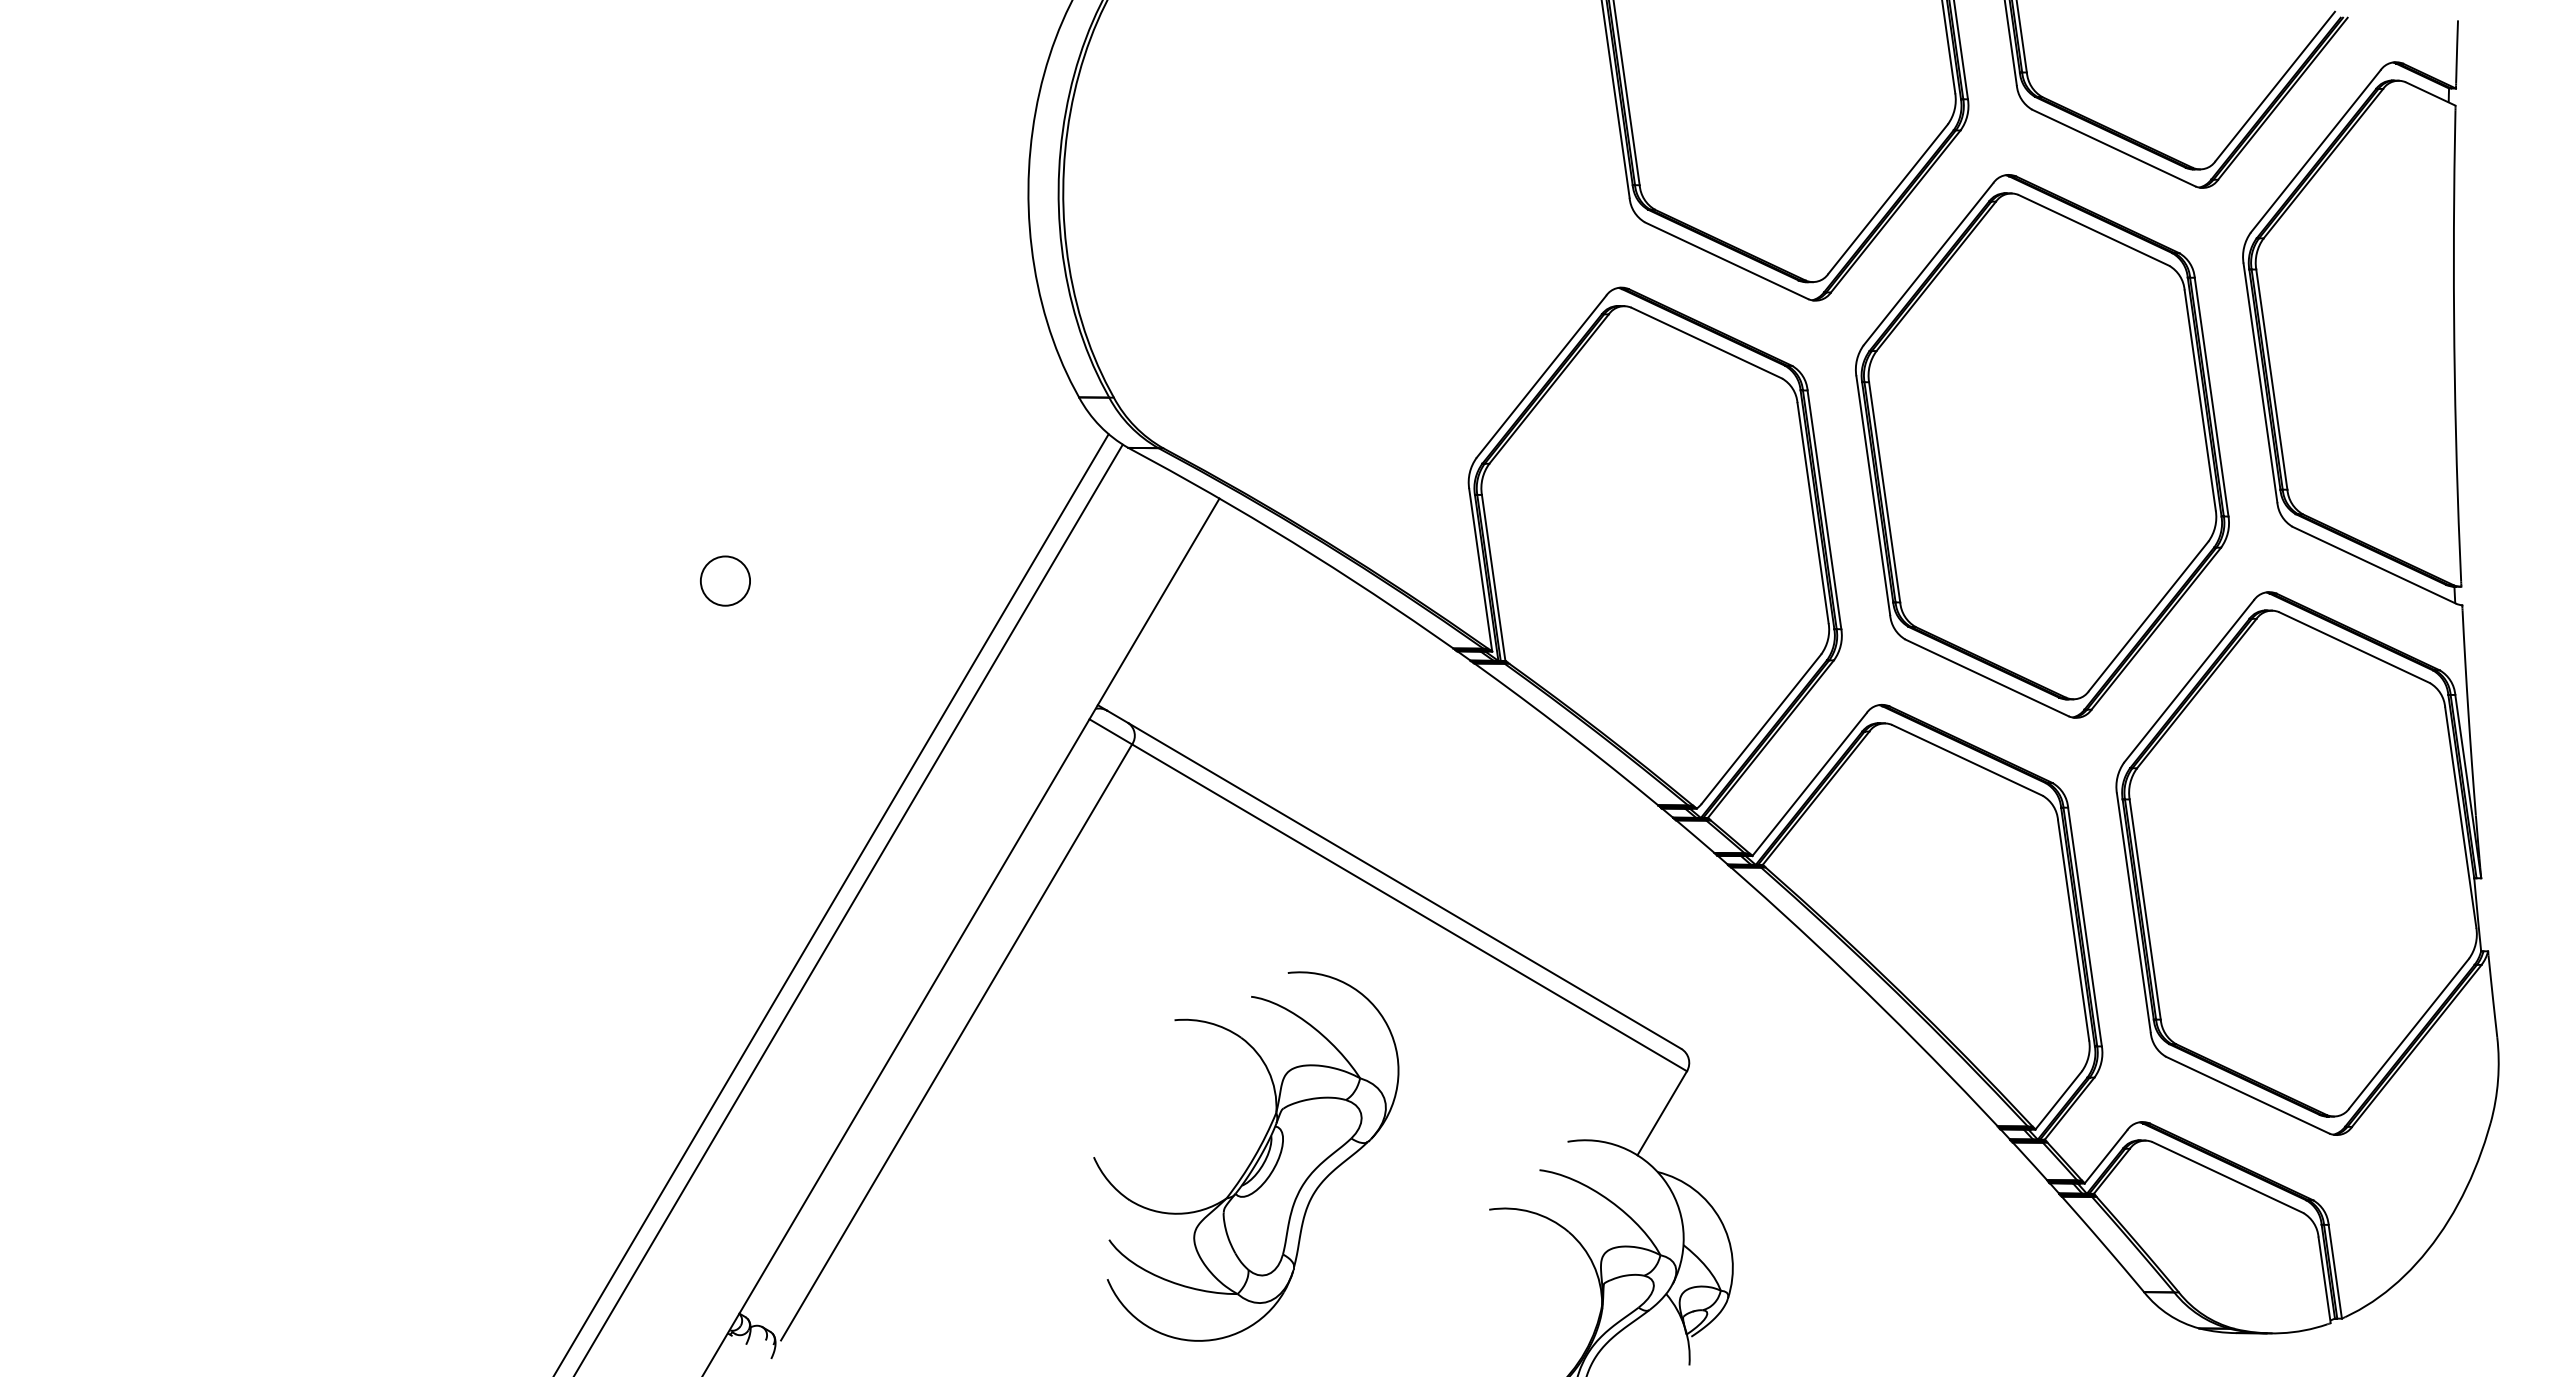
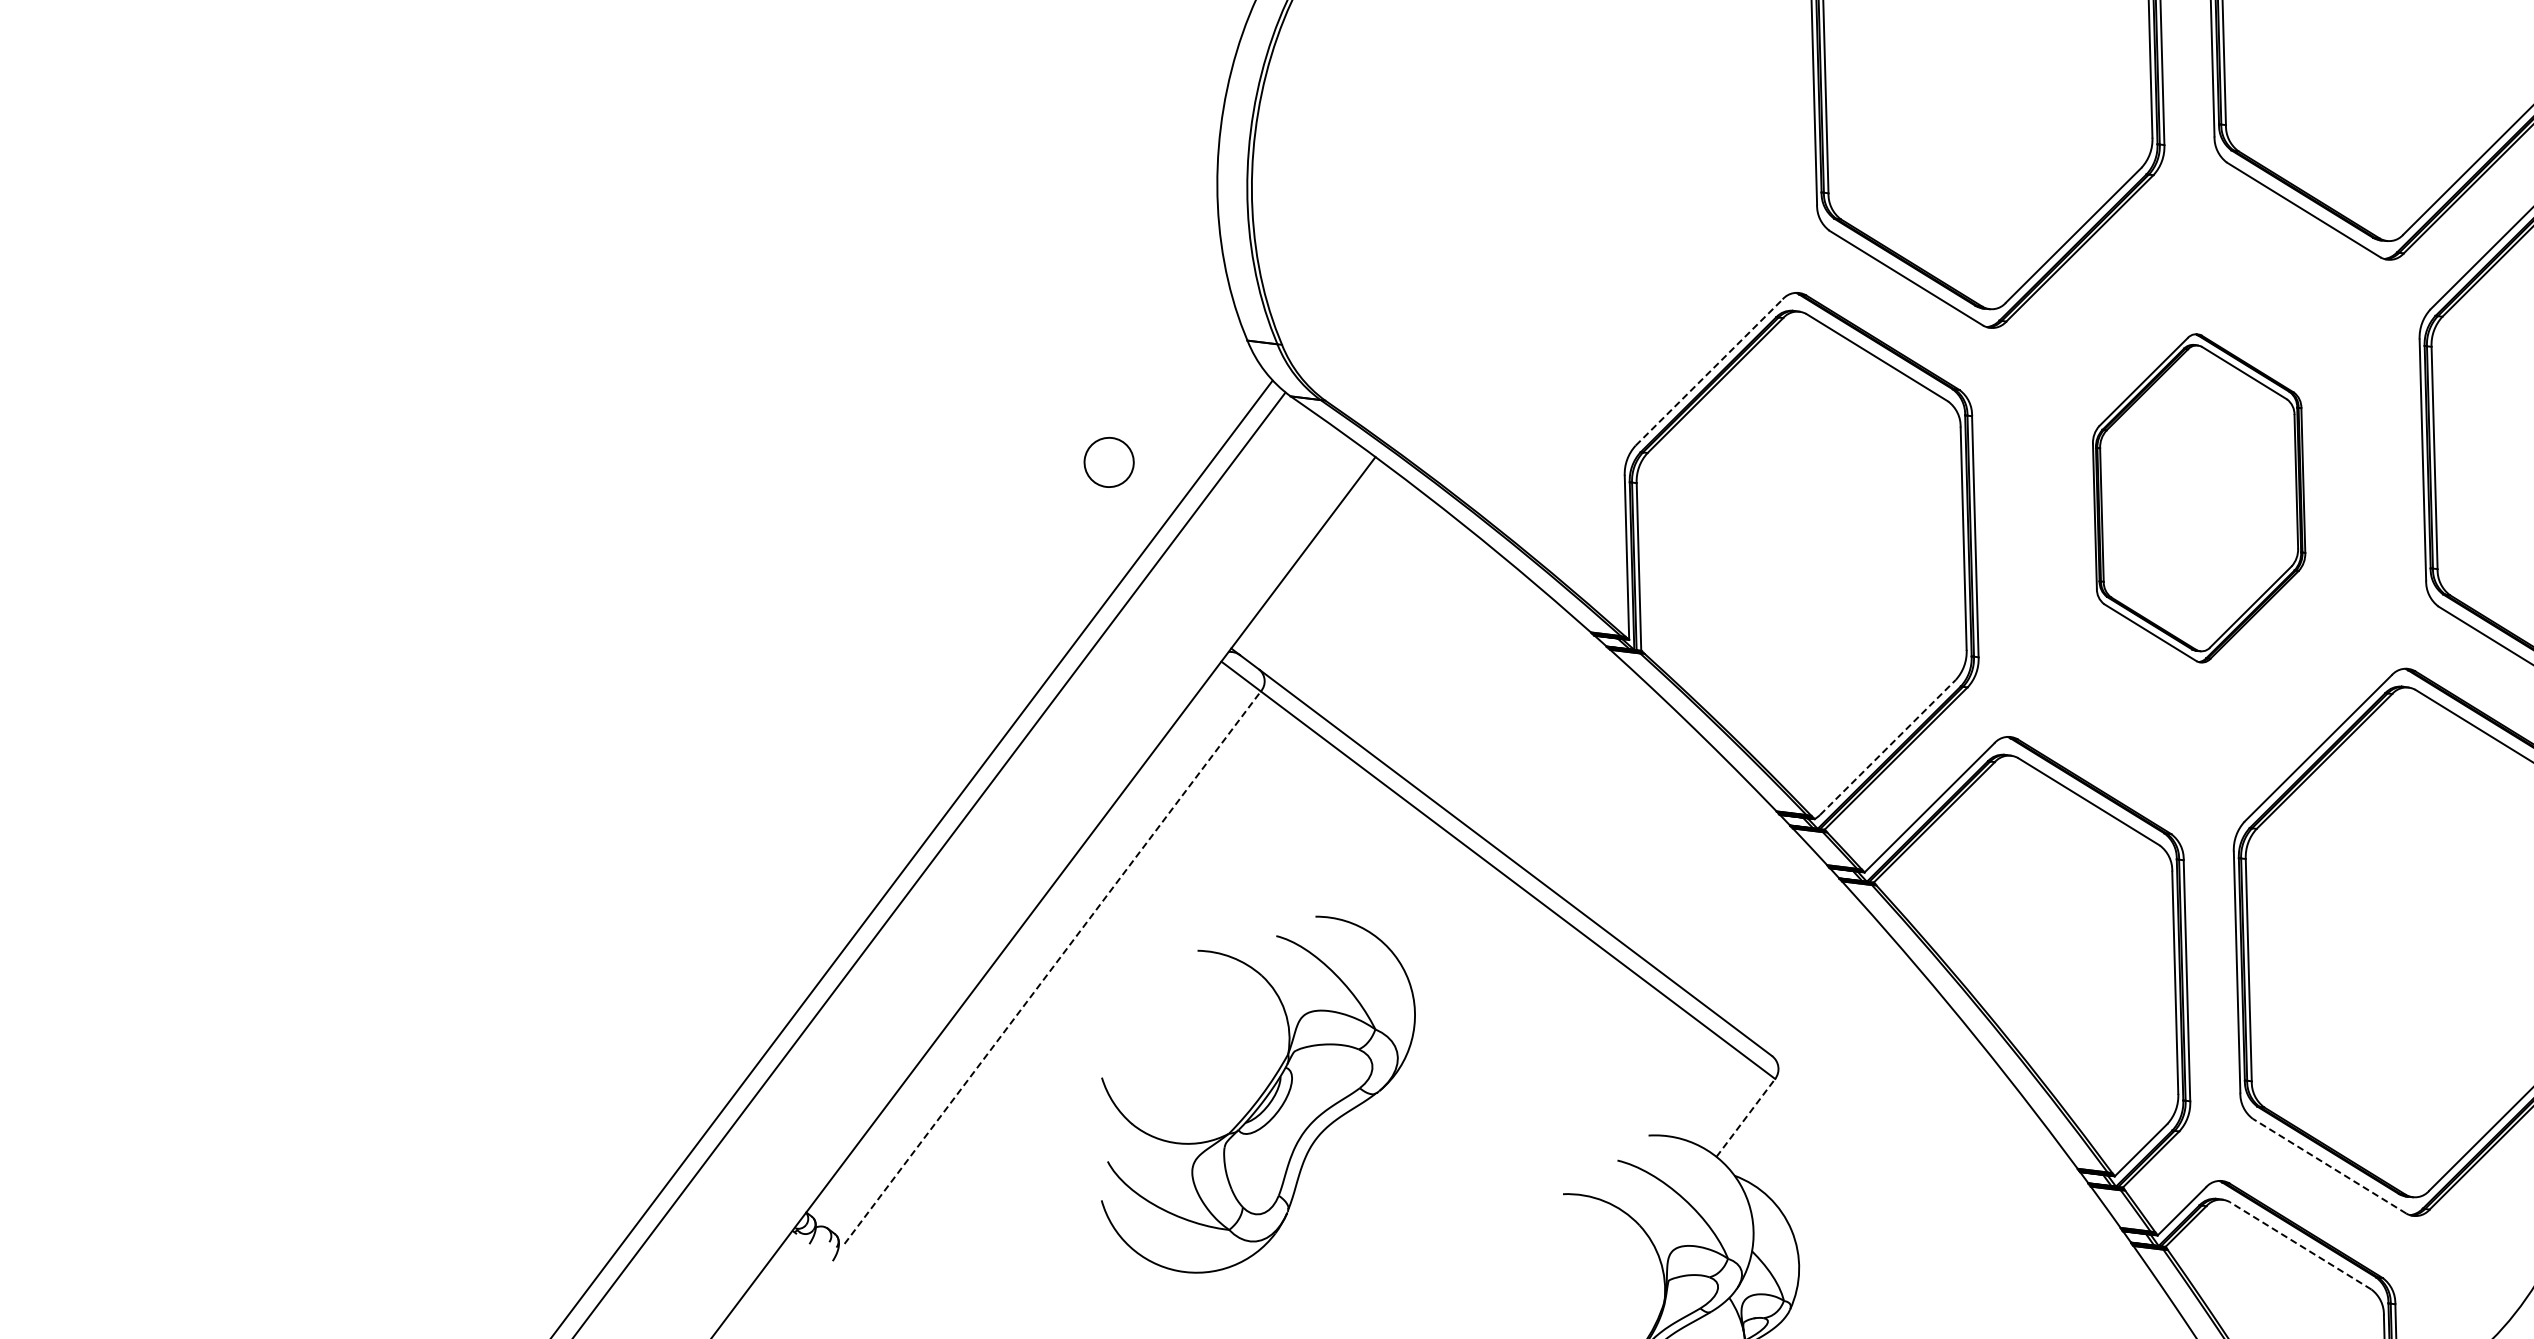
line: (1541, 376) -> (1709, 372), solid -> dashed
part: (2042, 446) -> (2199, 498), size x0.6
circle: (725, 580) -> (1109, 461), moved
line: (1761, 729) -> (1887, 747), solid -> dashed
line: (956, 1042) -> (1052, 967), solid -> dashed
line: (2247, 1094) -> (2329, 1165), solid -> dashed
line: (1662, 1113) -> (1746, 1118), solid -> dashed
part: (1252, 1158) -> (1259, 1096), moved
line: (2227, 1177) -> (2300, 1245), solid -> dashed

